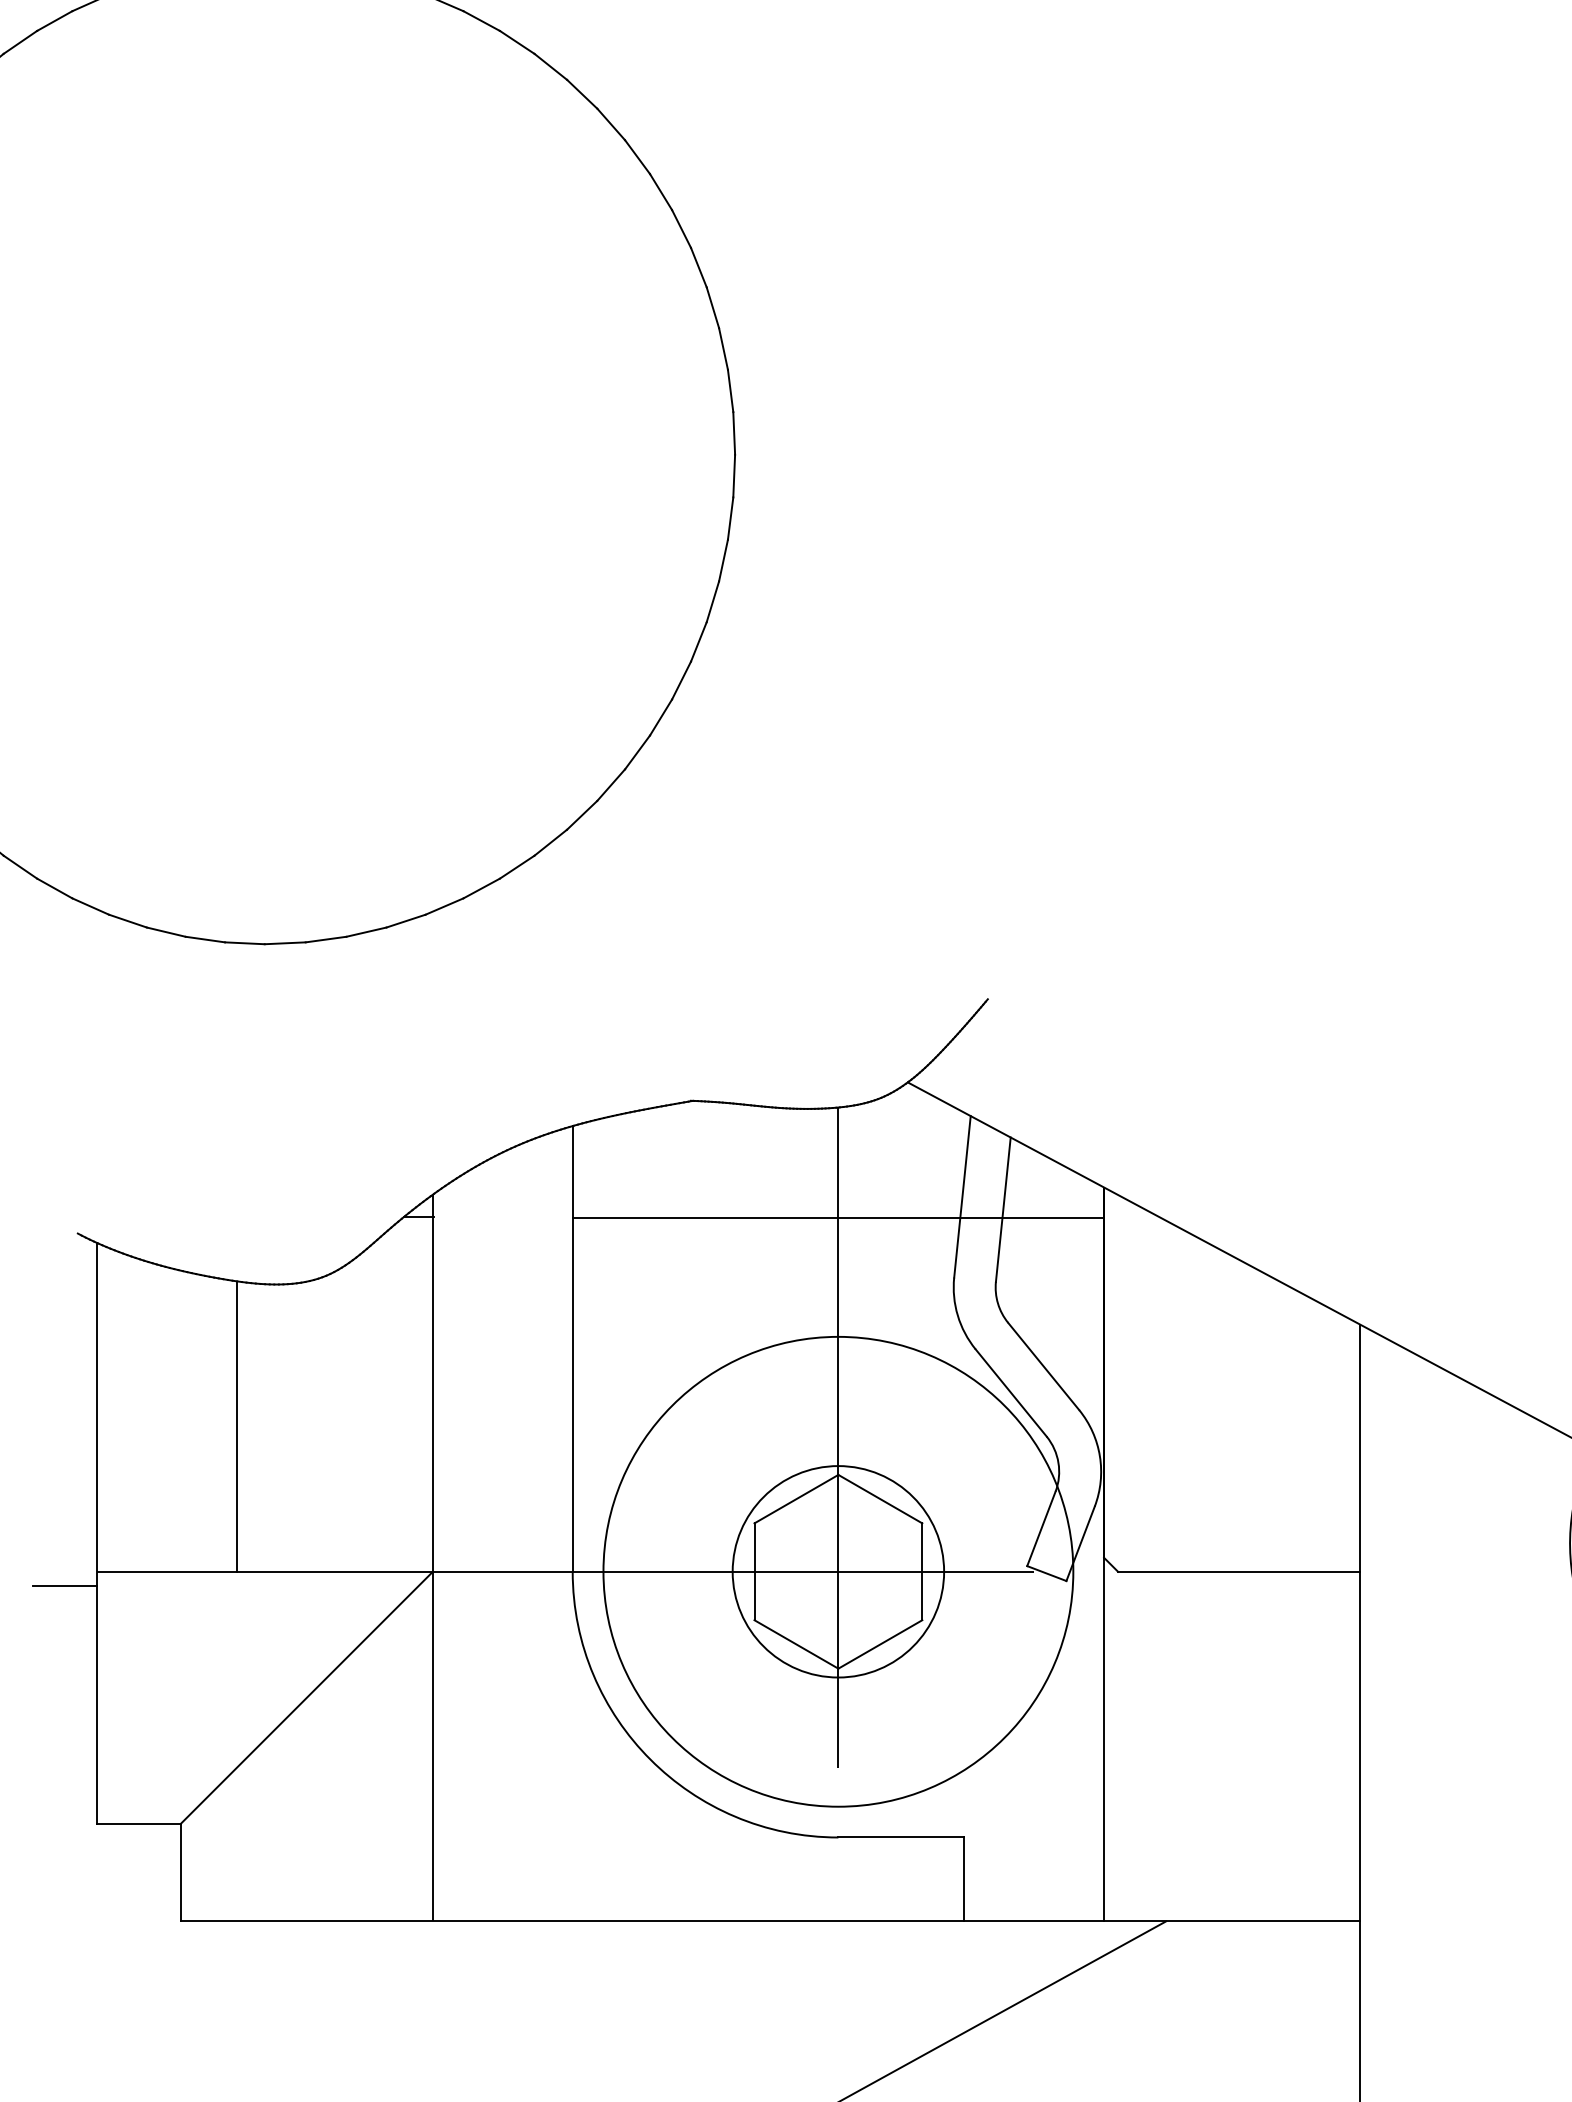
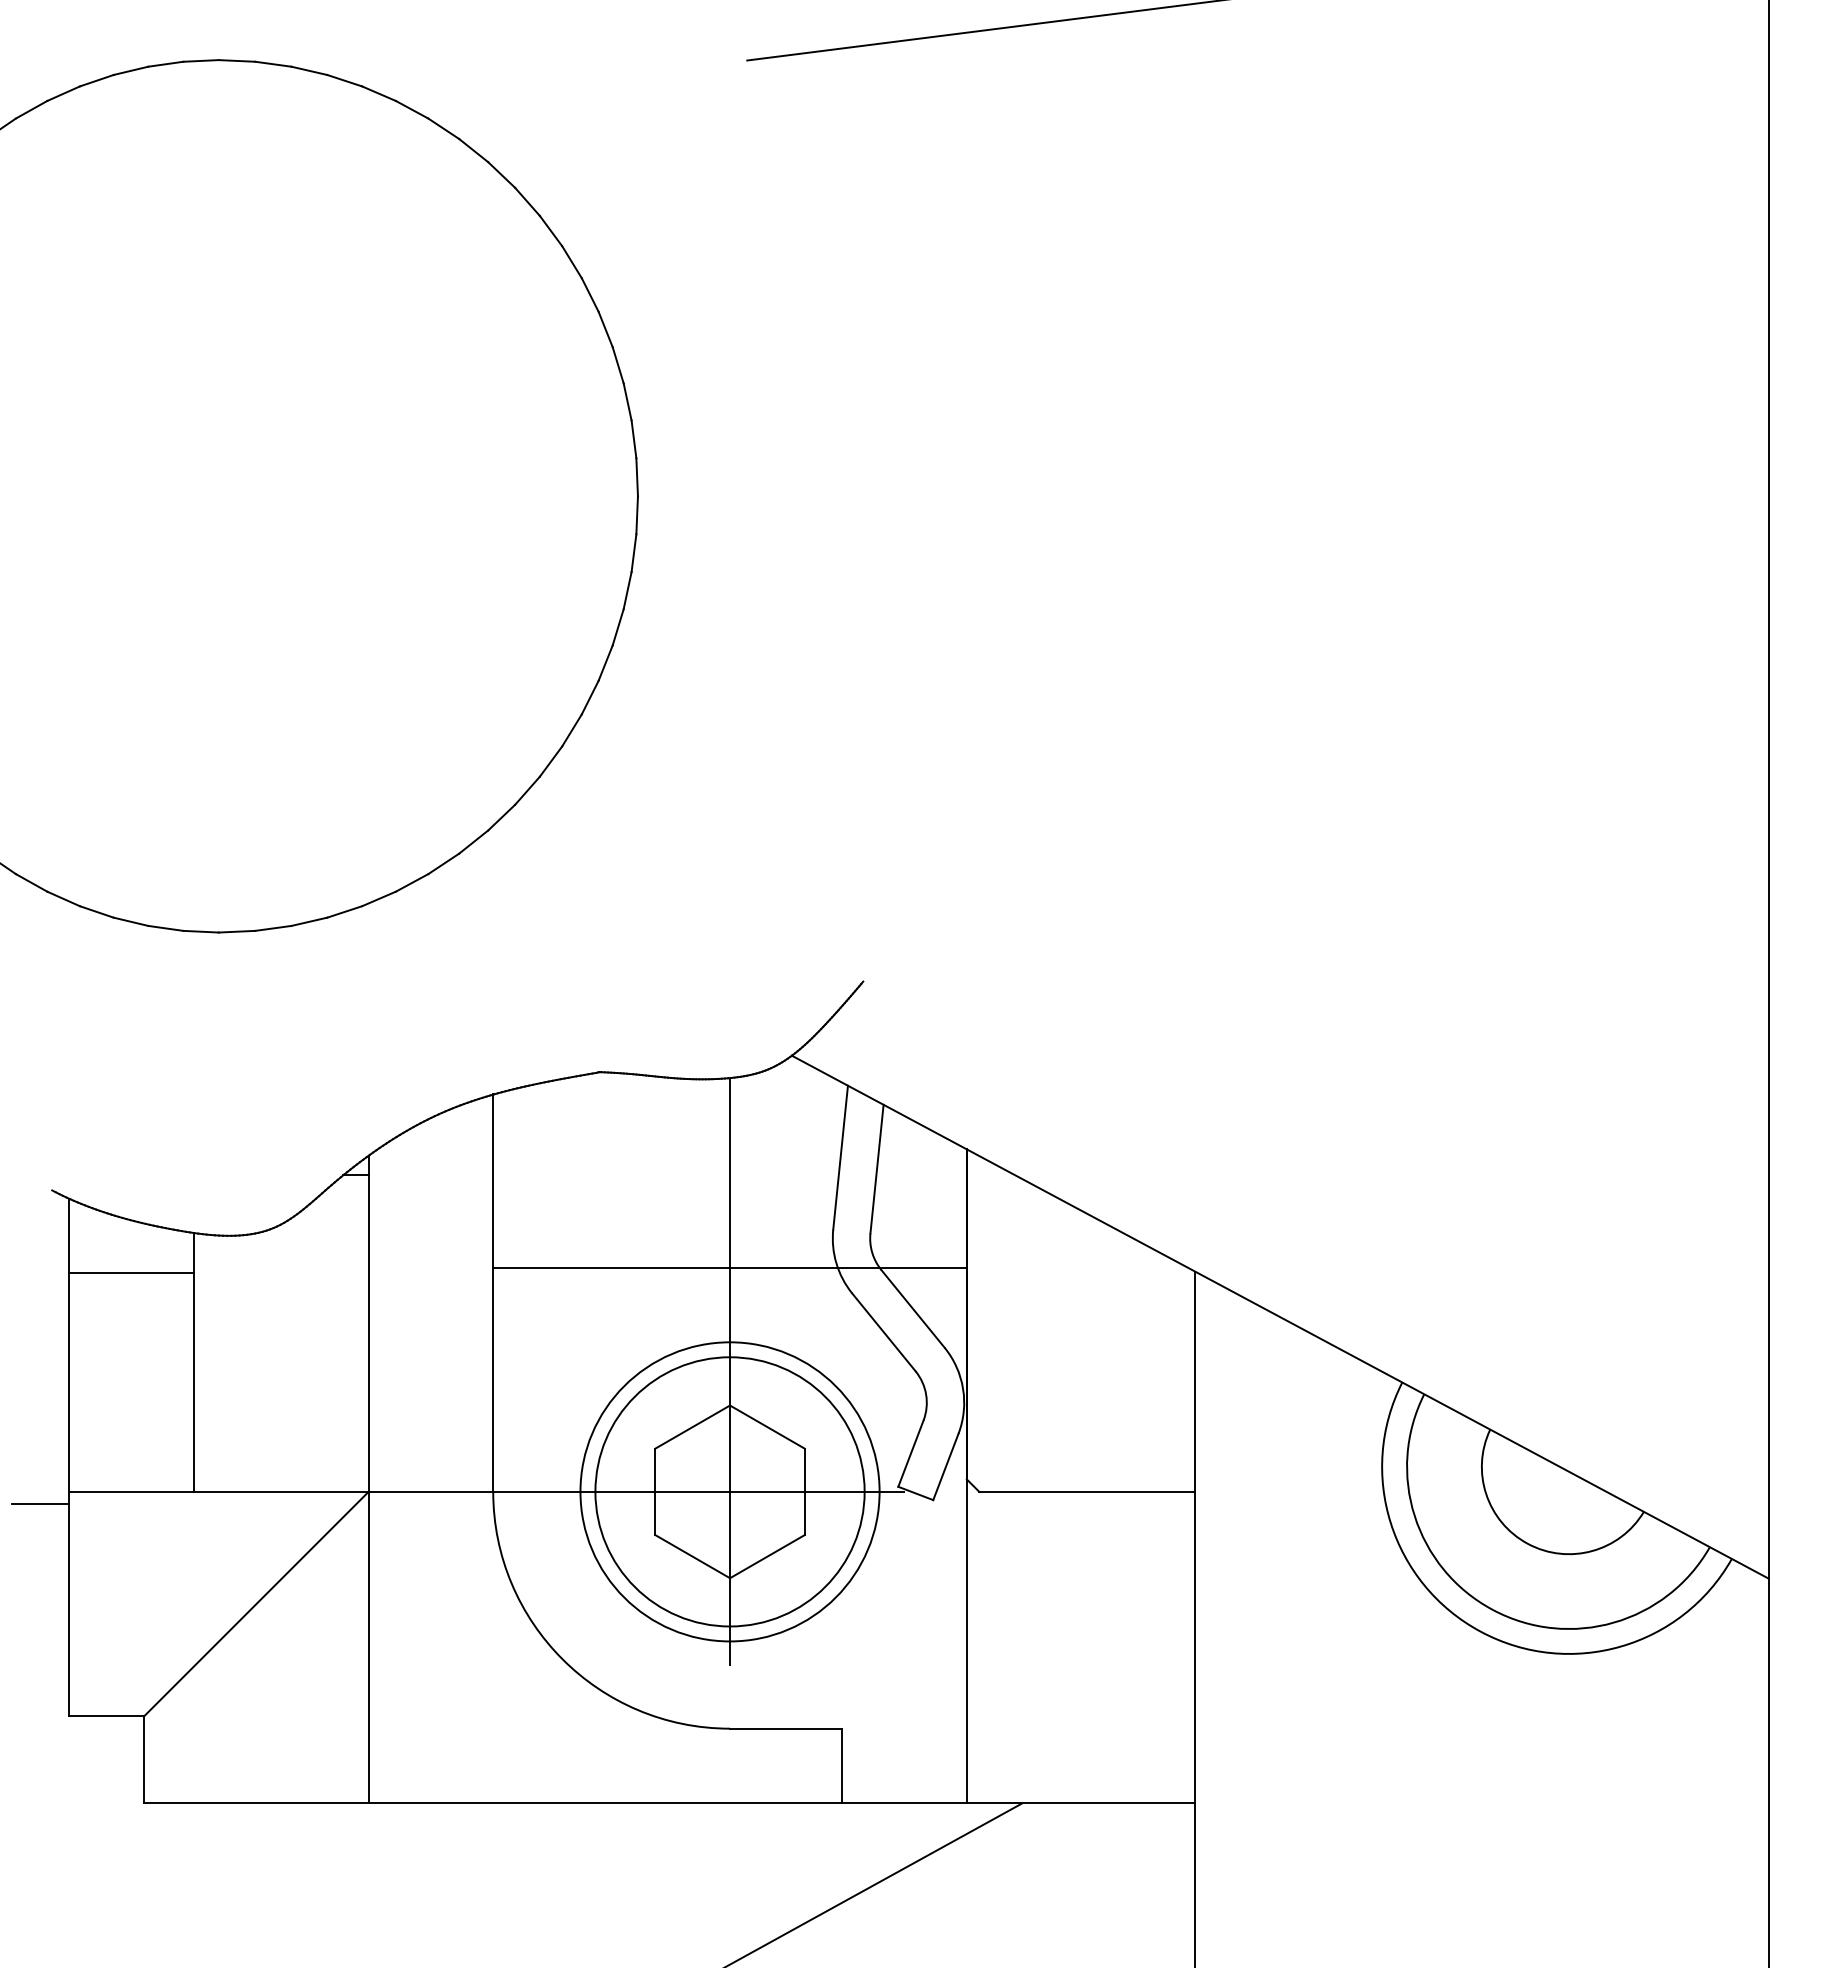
line: (837, 1217) -> (729, 1267), moved
line: (166, 1326) -> (131, 1273), added
circle: (837, 1571) -> (729, 1491), size x0.71
circle: (837, 1571) -> (729, 1491), size x1.43

